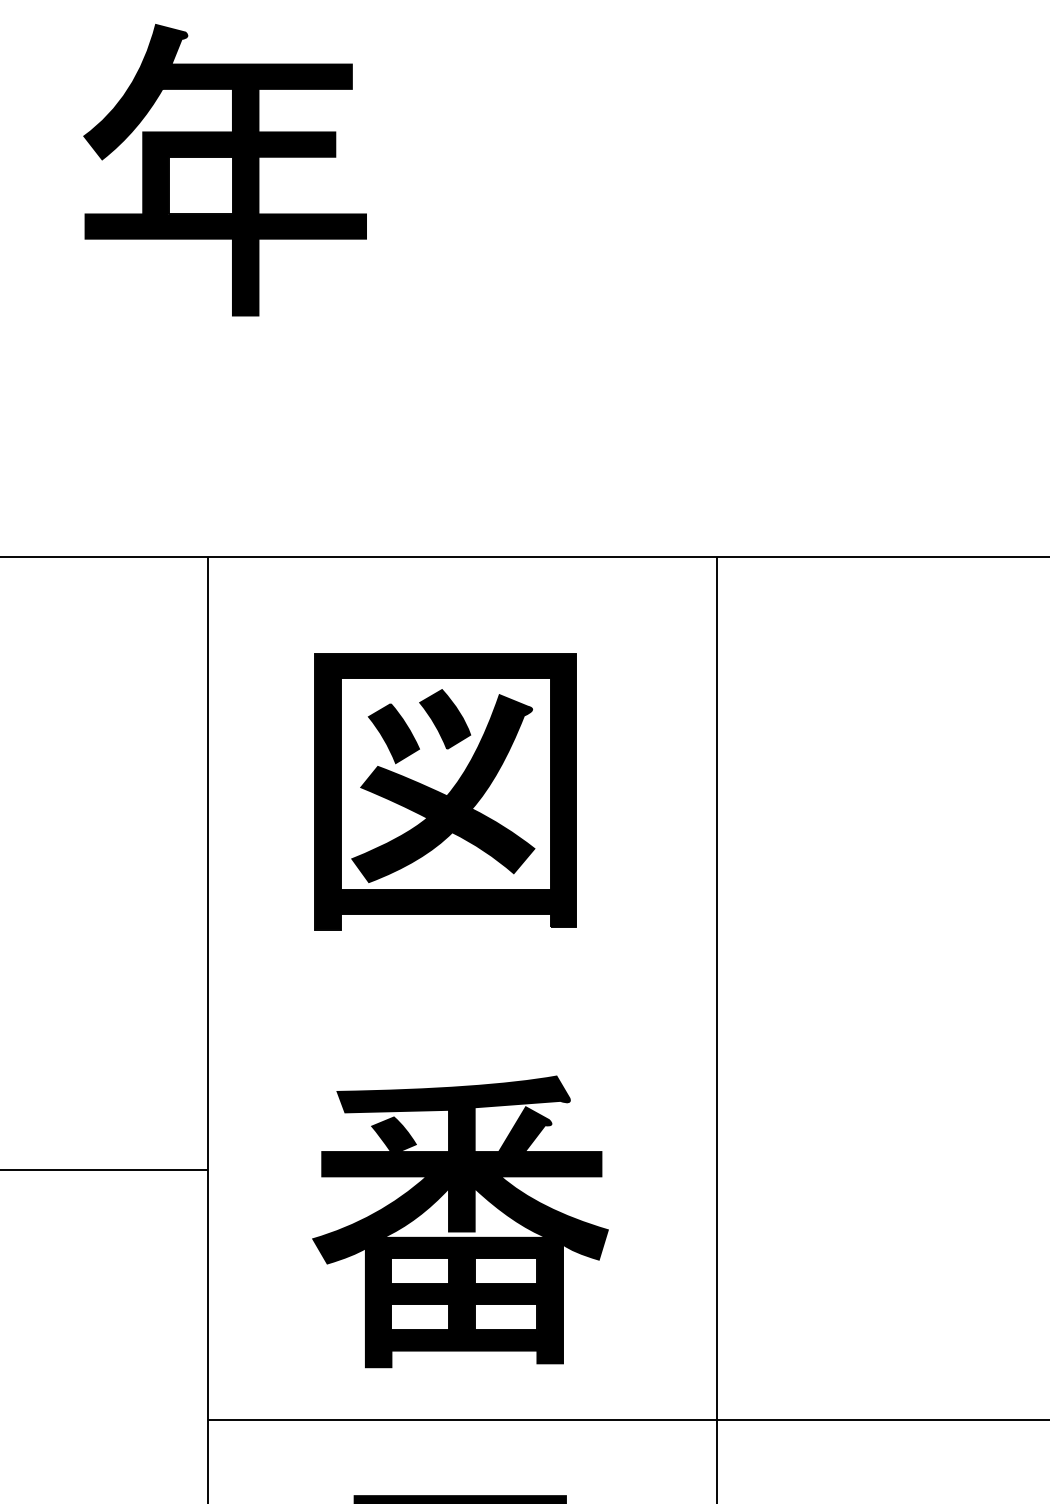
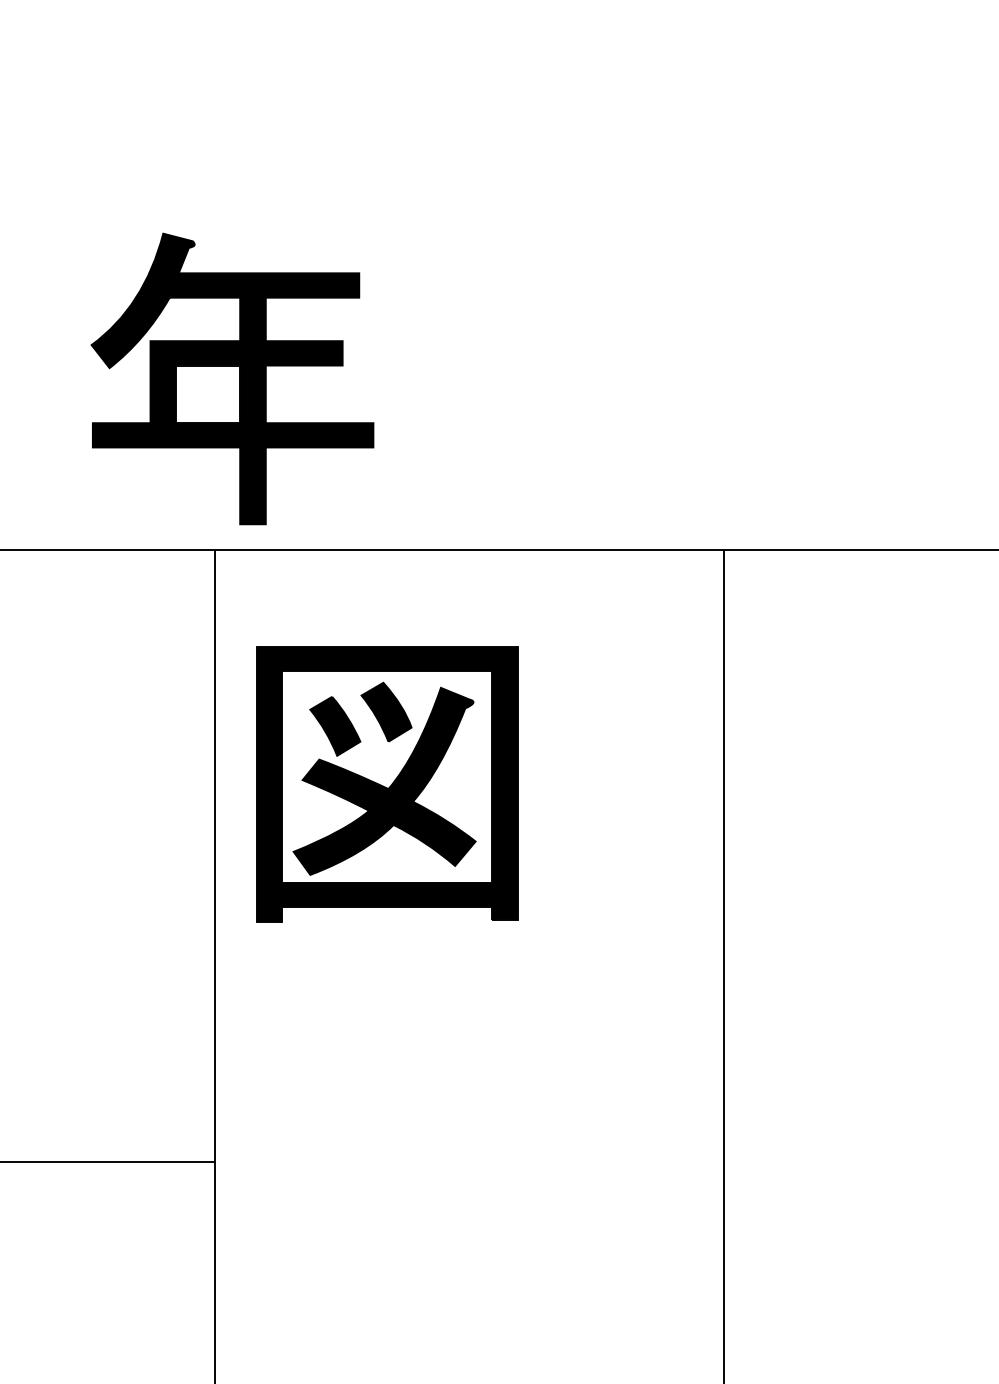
part: (224, 170) -> (231, 379), moved
part: (445, 791) -> (386, 784), moved
part: (460, 1221) -> (467, 1214), removed

